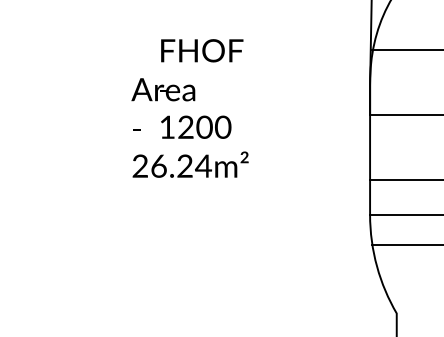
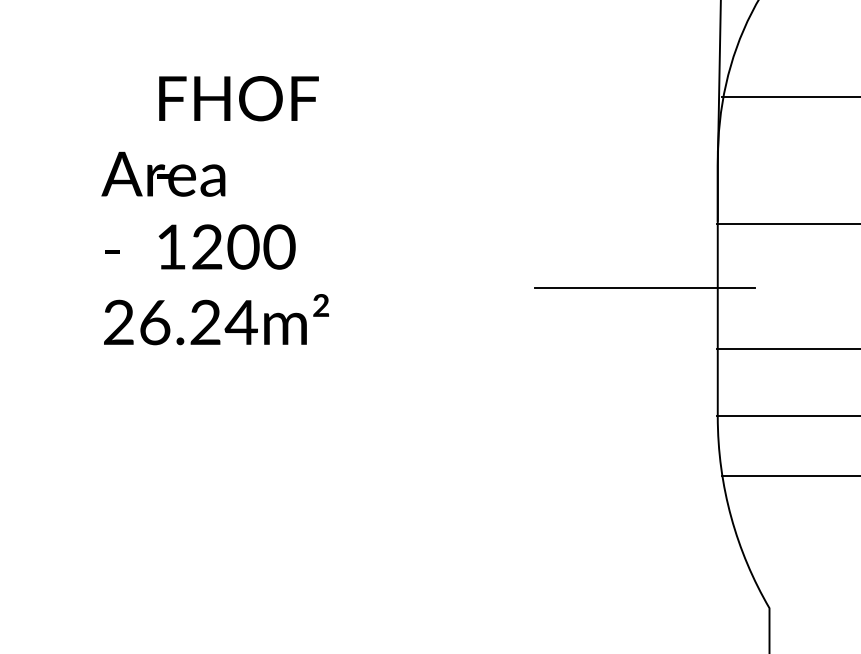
text: (189, 108) -> (214, 210), moved
line: (332, 148) -> (644, 288), added

